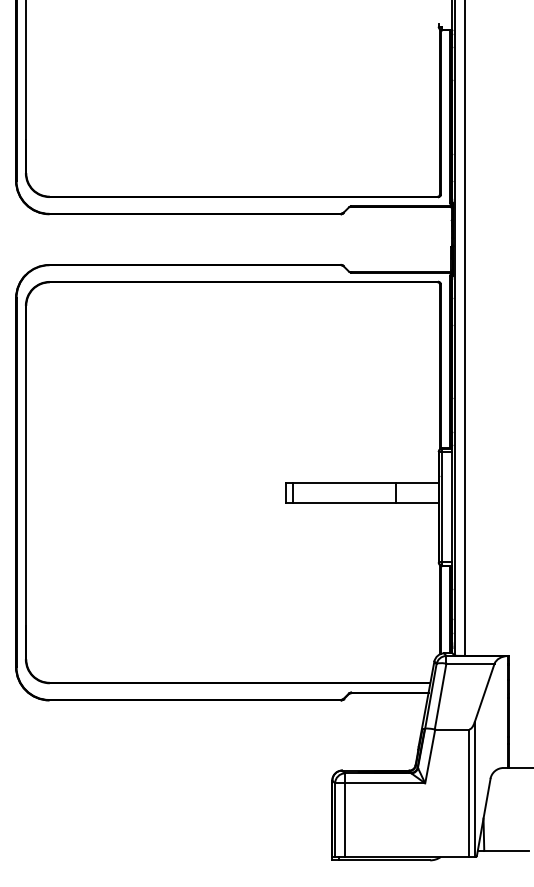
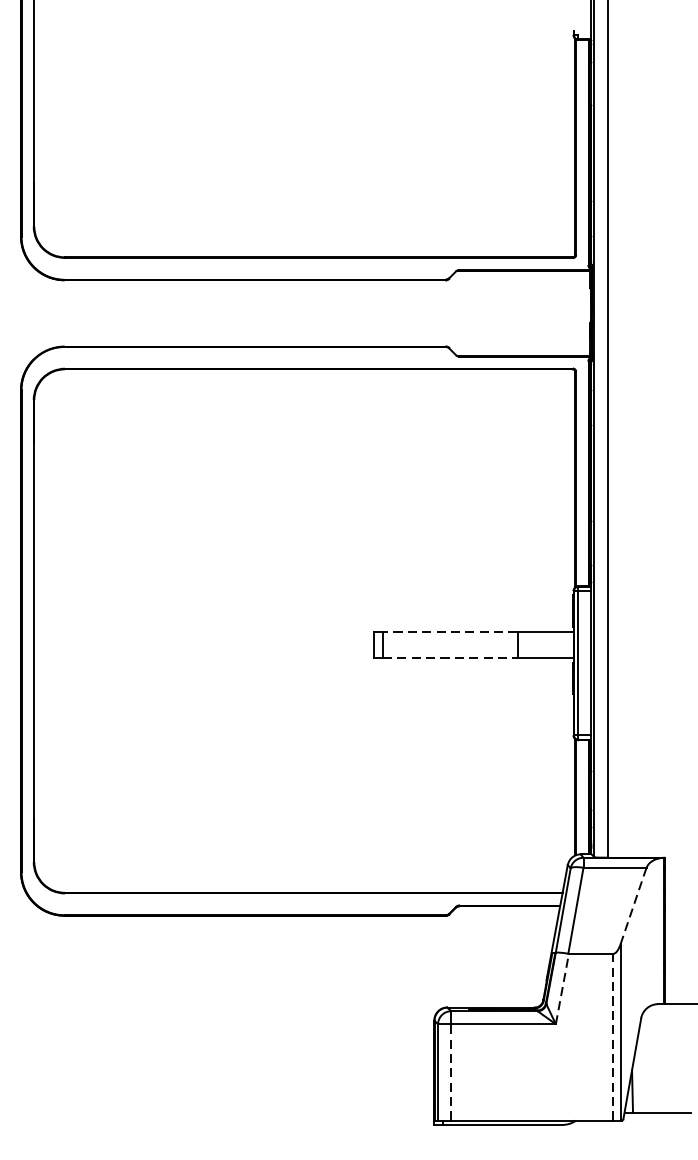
line: (344, 482) -> (450, 630), solid -> dashed
line: (344, 502) -> (450, 657), solid -> dashed
line: (484, 692) -> (633, 905), solid -> dashed
line: (430, 755) -> (562, 987), solid -> dashed
line: (469, 793) -> (613, 1037), solid -> dashed
line: (345, 820) -> (451, 1072), solid -> dashed

